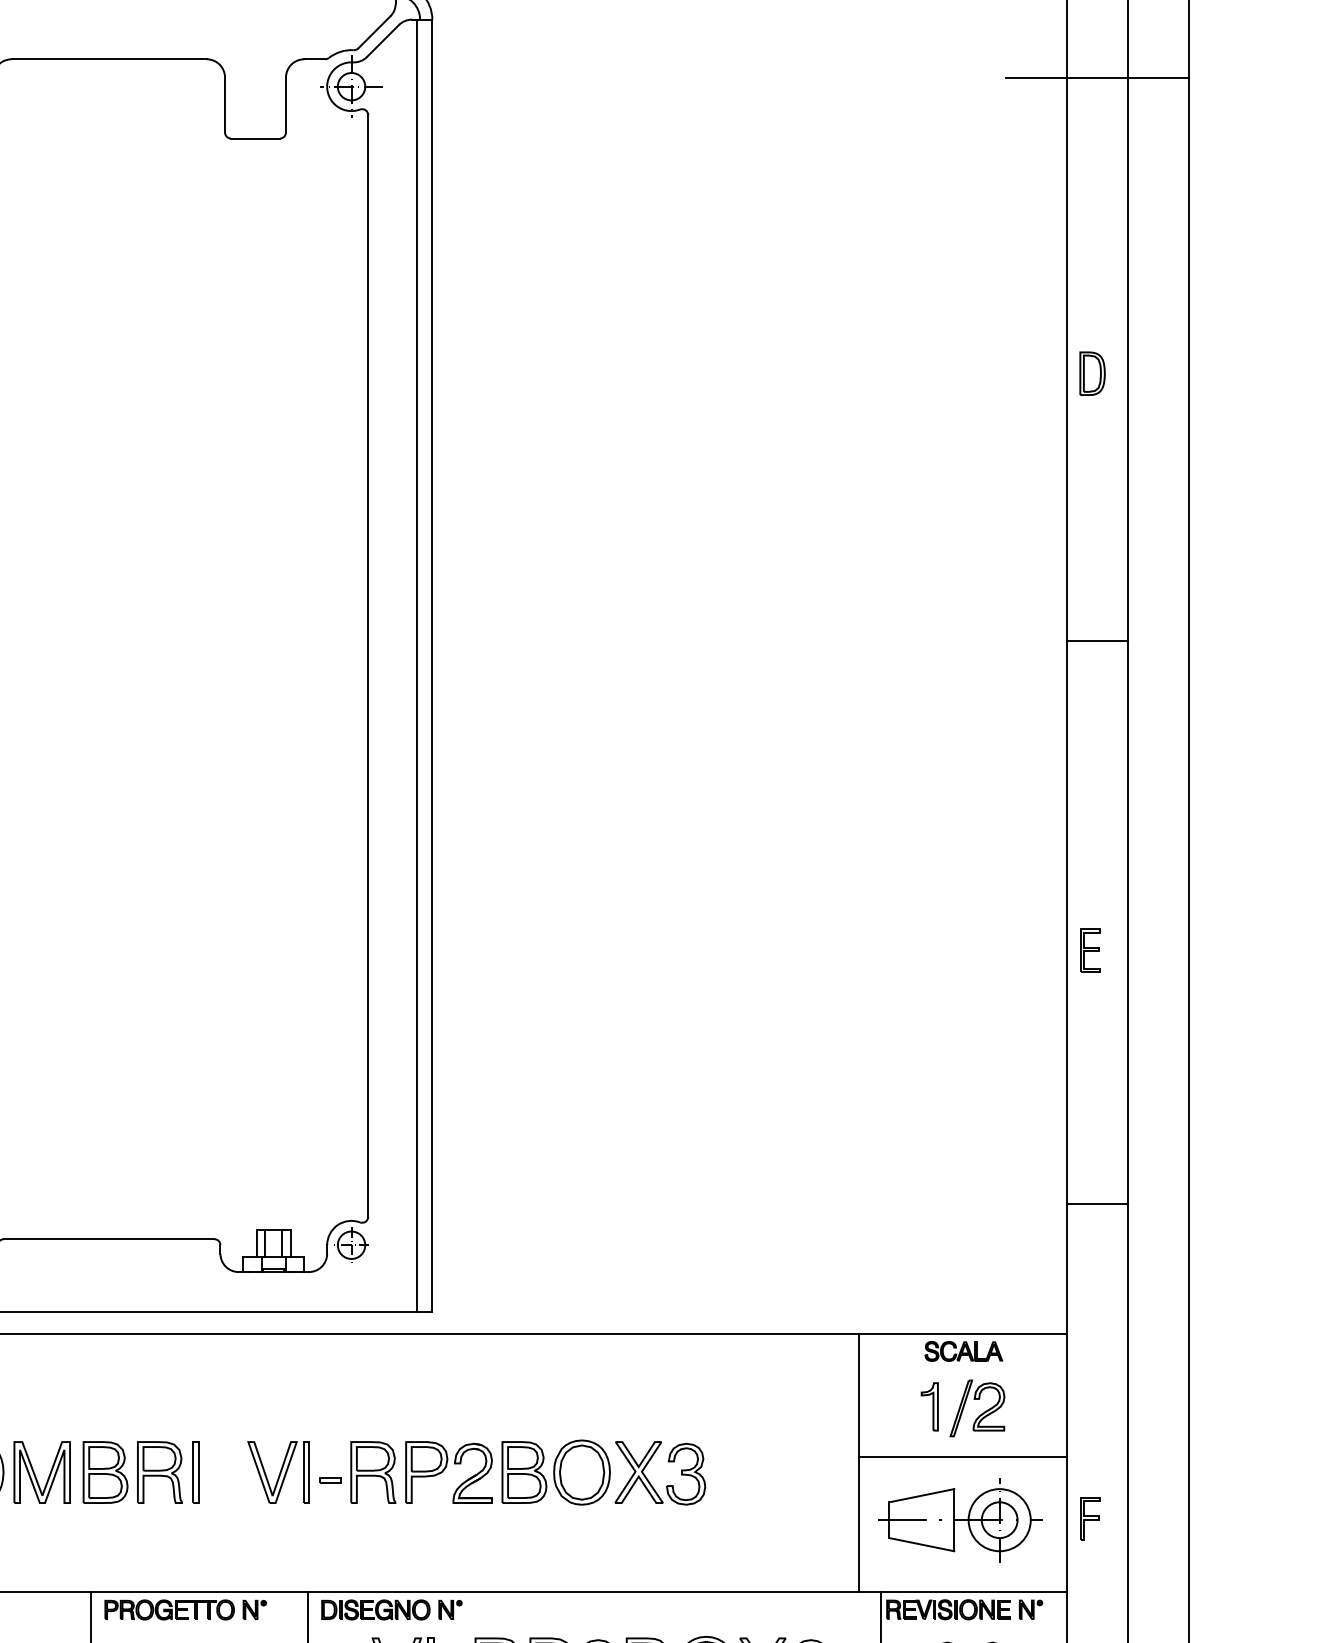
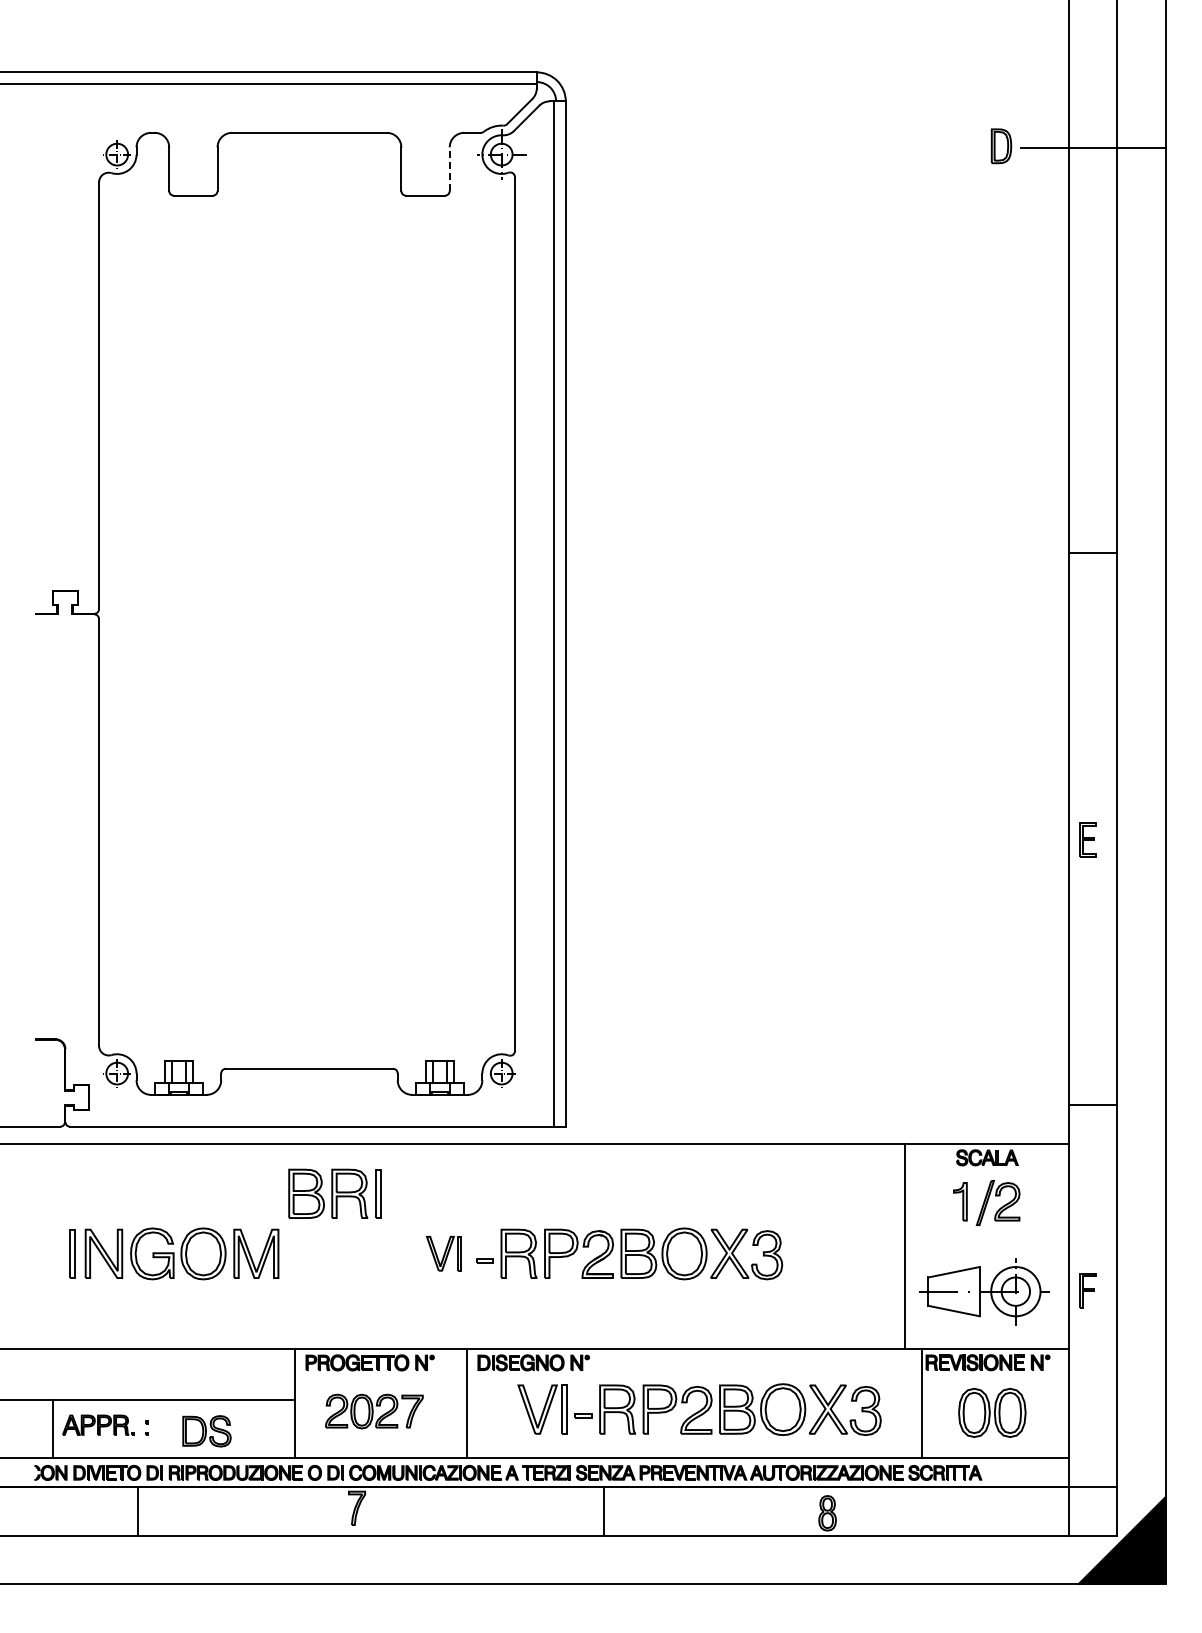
line: (285, 105) -> (449, 169), solid -> dashed
part: (1092, 374) -> (1001, 146), moved
line: (1097, 641) -> (1093, 553), moved
line: (1097, 1203) -> (1093, 1104), moved
line: (962, 1456) -> (986, 1241), removed
part: (140, 1472) -> (334, 1193), moved
part: (278, 1472) -> (443, 1253), size x0.7

